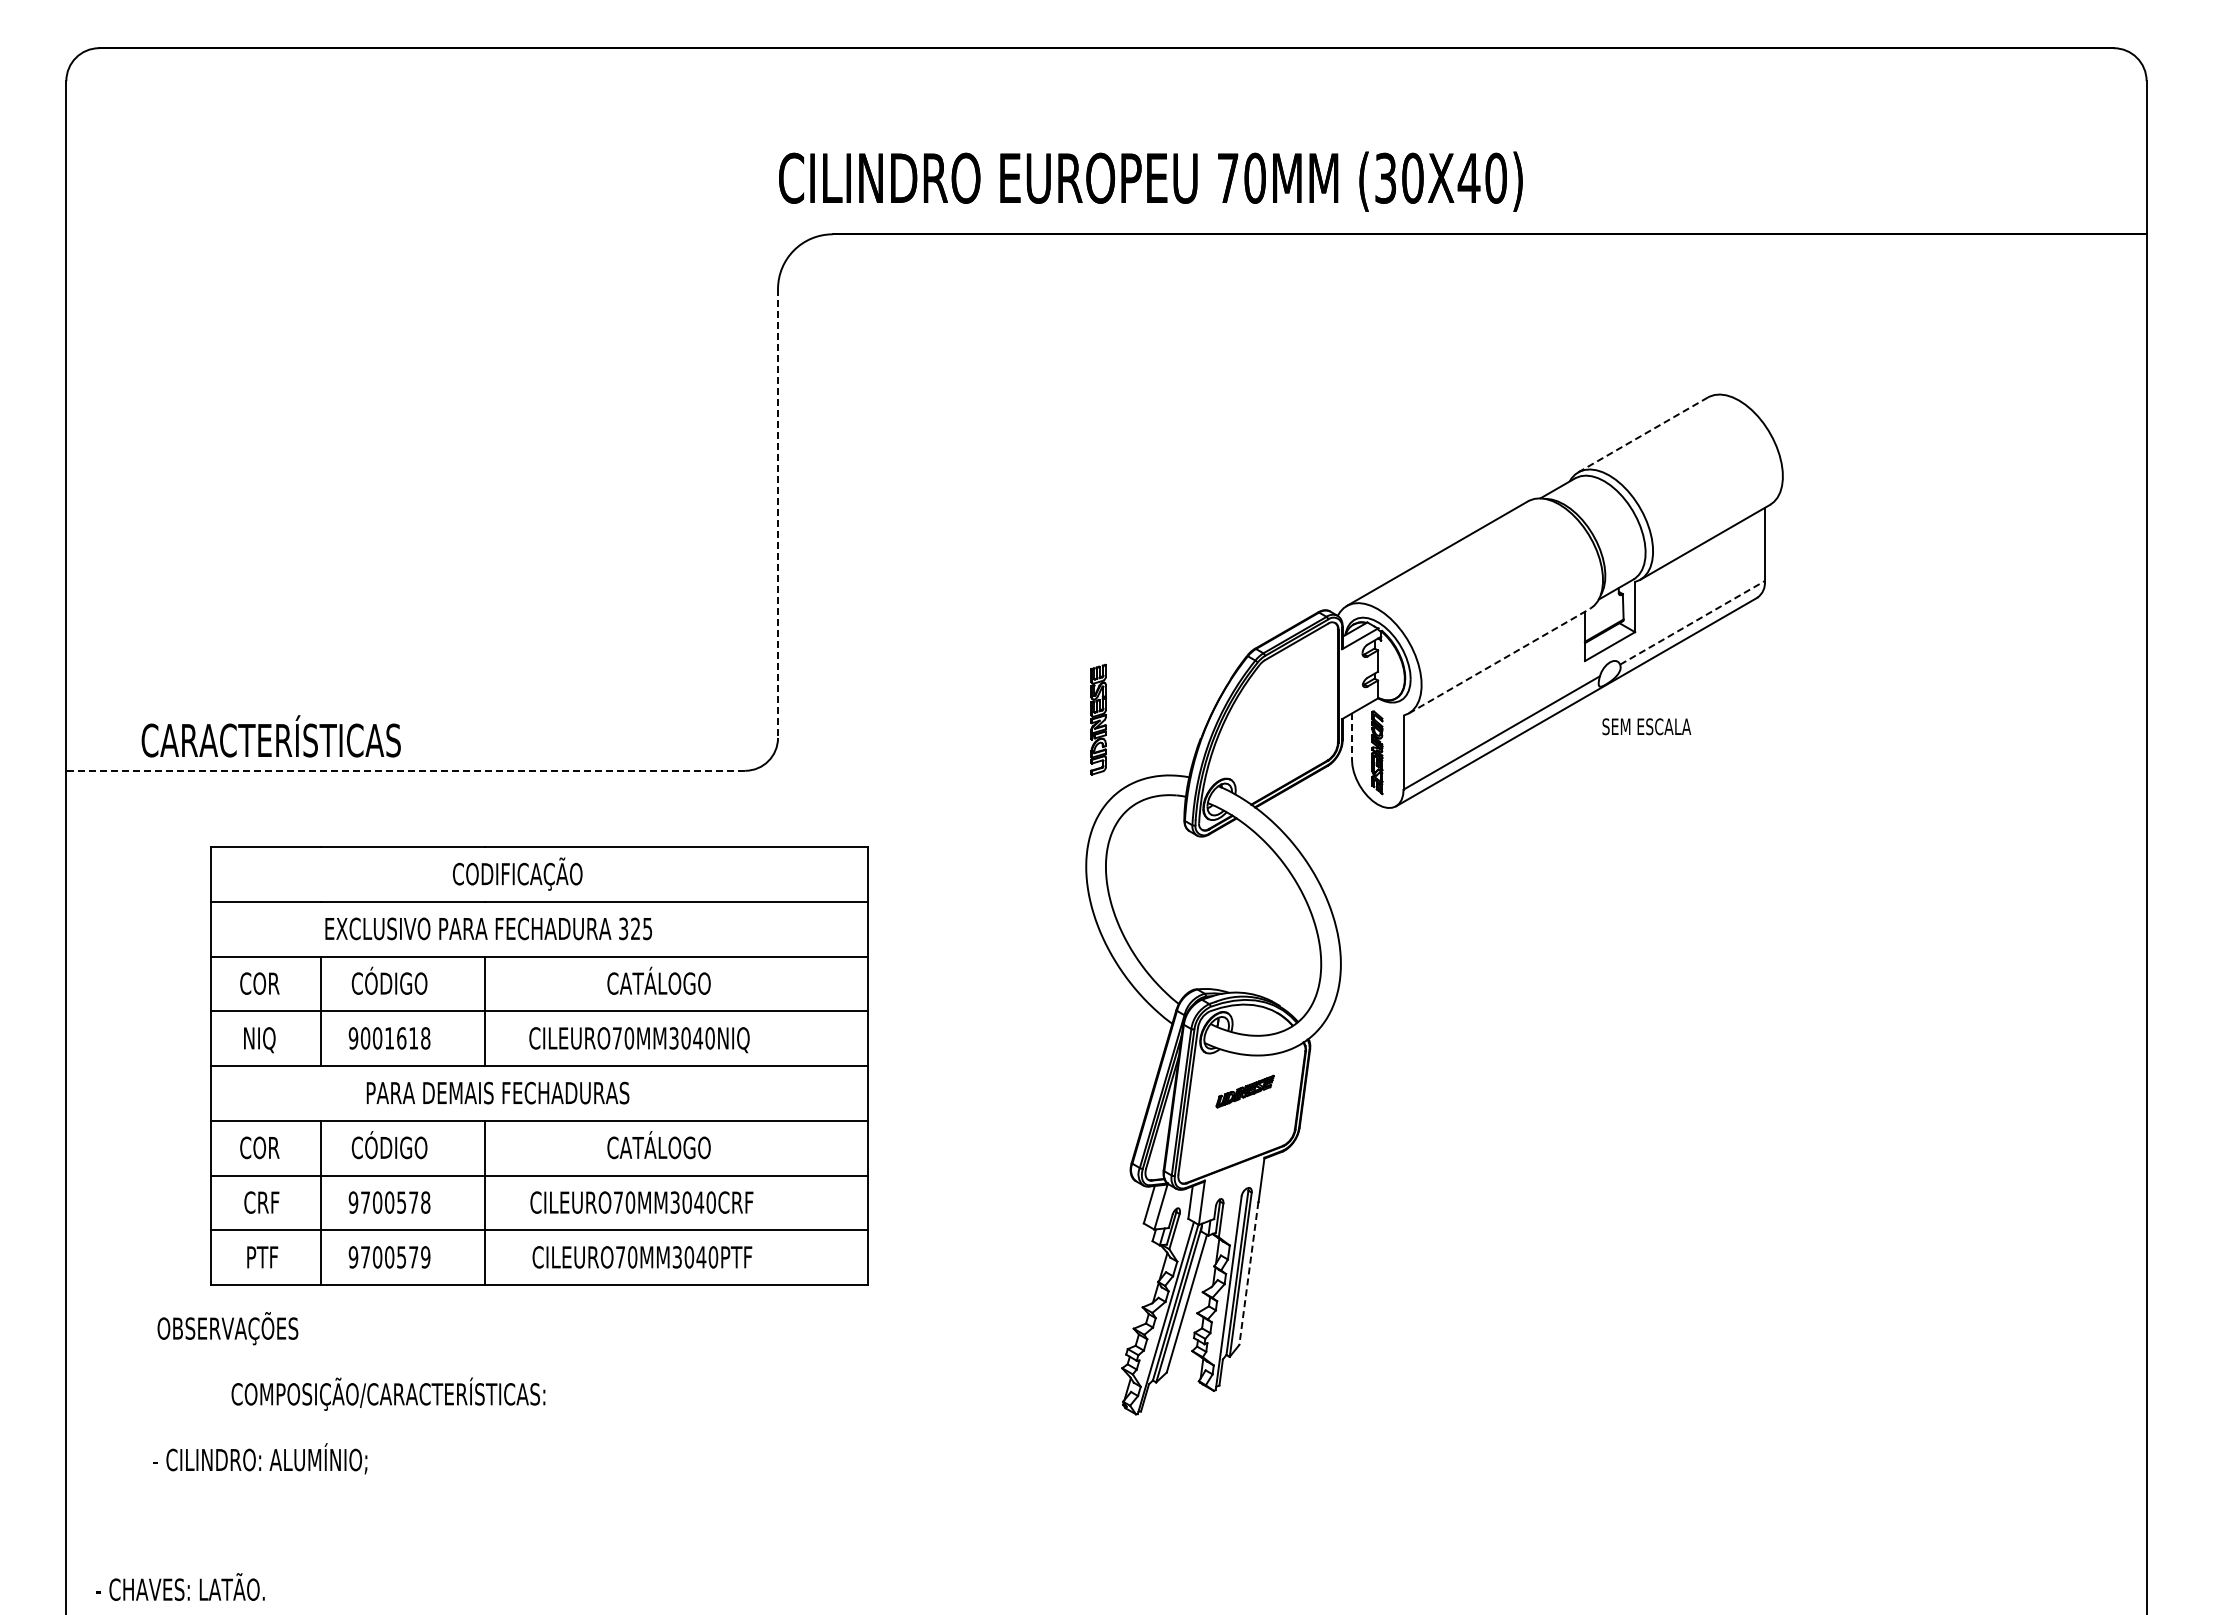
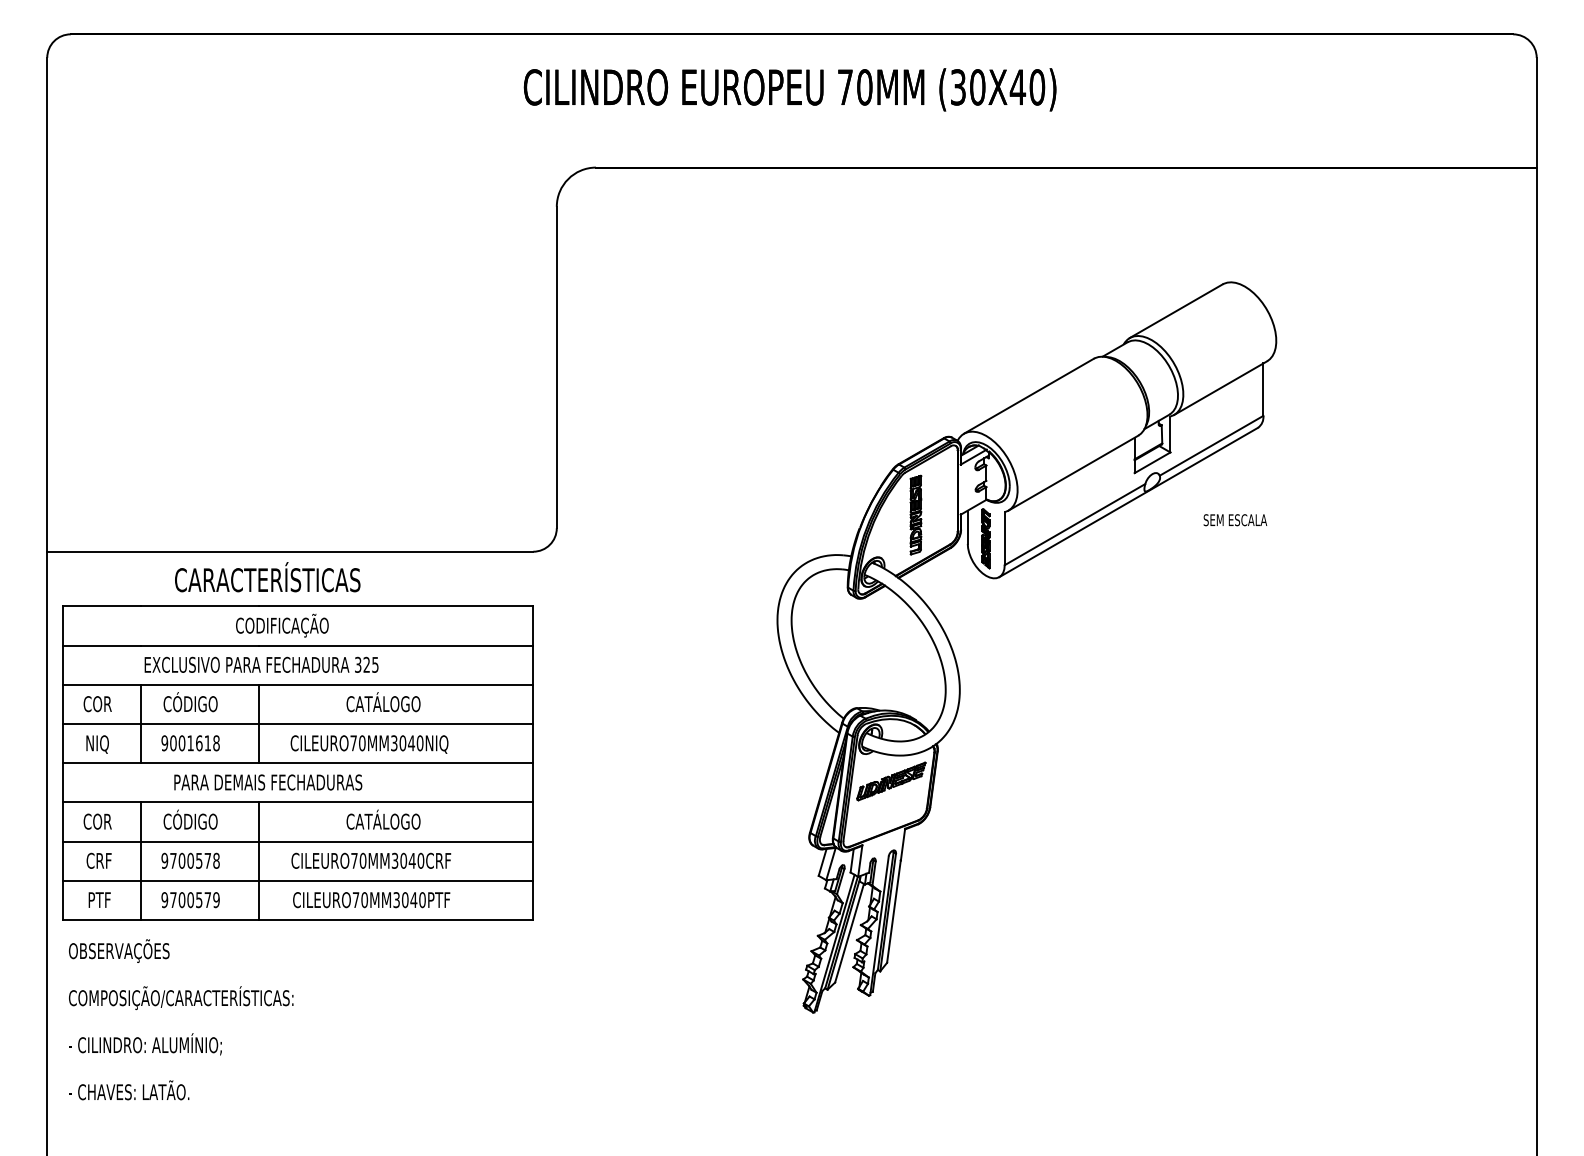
text: (1150, 181) -> (789, 89), moved
line: (1643, 434) -> (1176, 310), dashed -> solid
line: (778, 514) -> (557, 368), dashed -> solid
line: (1692, 622) -> (1211, 445), dashed -> solid
line: (1499, 661) -> (1073, 473), dashed -> solid
part: (1098, 719) -> (915, 514), moved
text: (1646, 726) -> (1235, 520), moved
text: (270, 736) -> (267, 577), moved
line: (1351, 737) -> (967, 527), dashed -> solid
line: (405, 770) -> (290, 551), dashed -> solid
part: (539, 1065) -> (297, 762), moved
part: (1244, 1091) -> (890, 781), size x1.67
line: (1248, 1274) -> (893, 912), dashed -> solid
text: (227, 1328) -> (118, 951), moved
text: (388, 1393) -> (181, 997), moved
text: (260, 1458) -> (145, 1044), moved
text: (180, 1586) -> (128, 1089), moved

